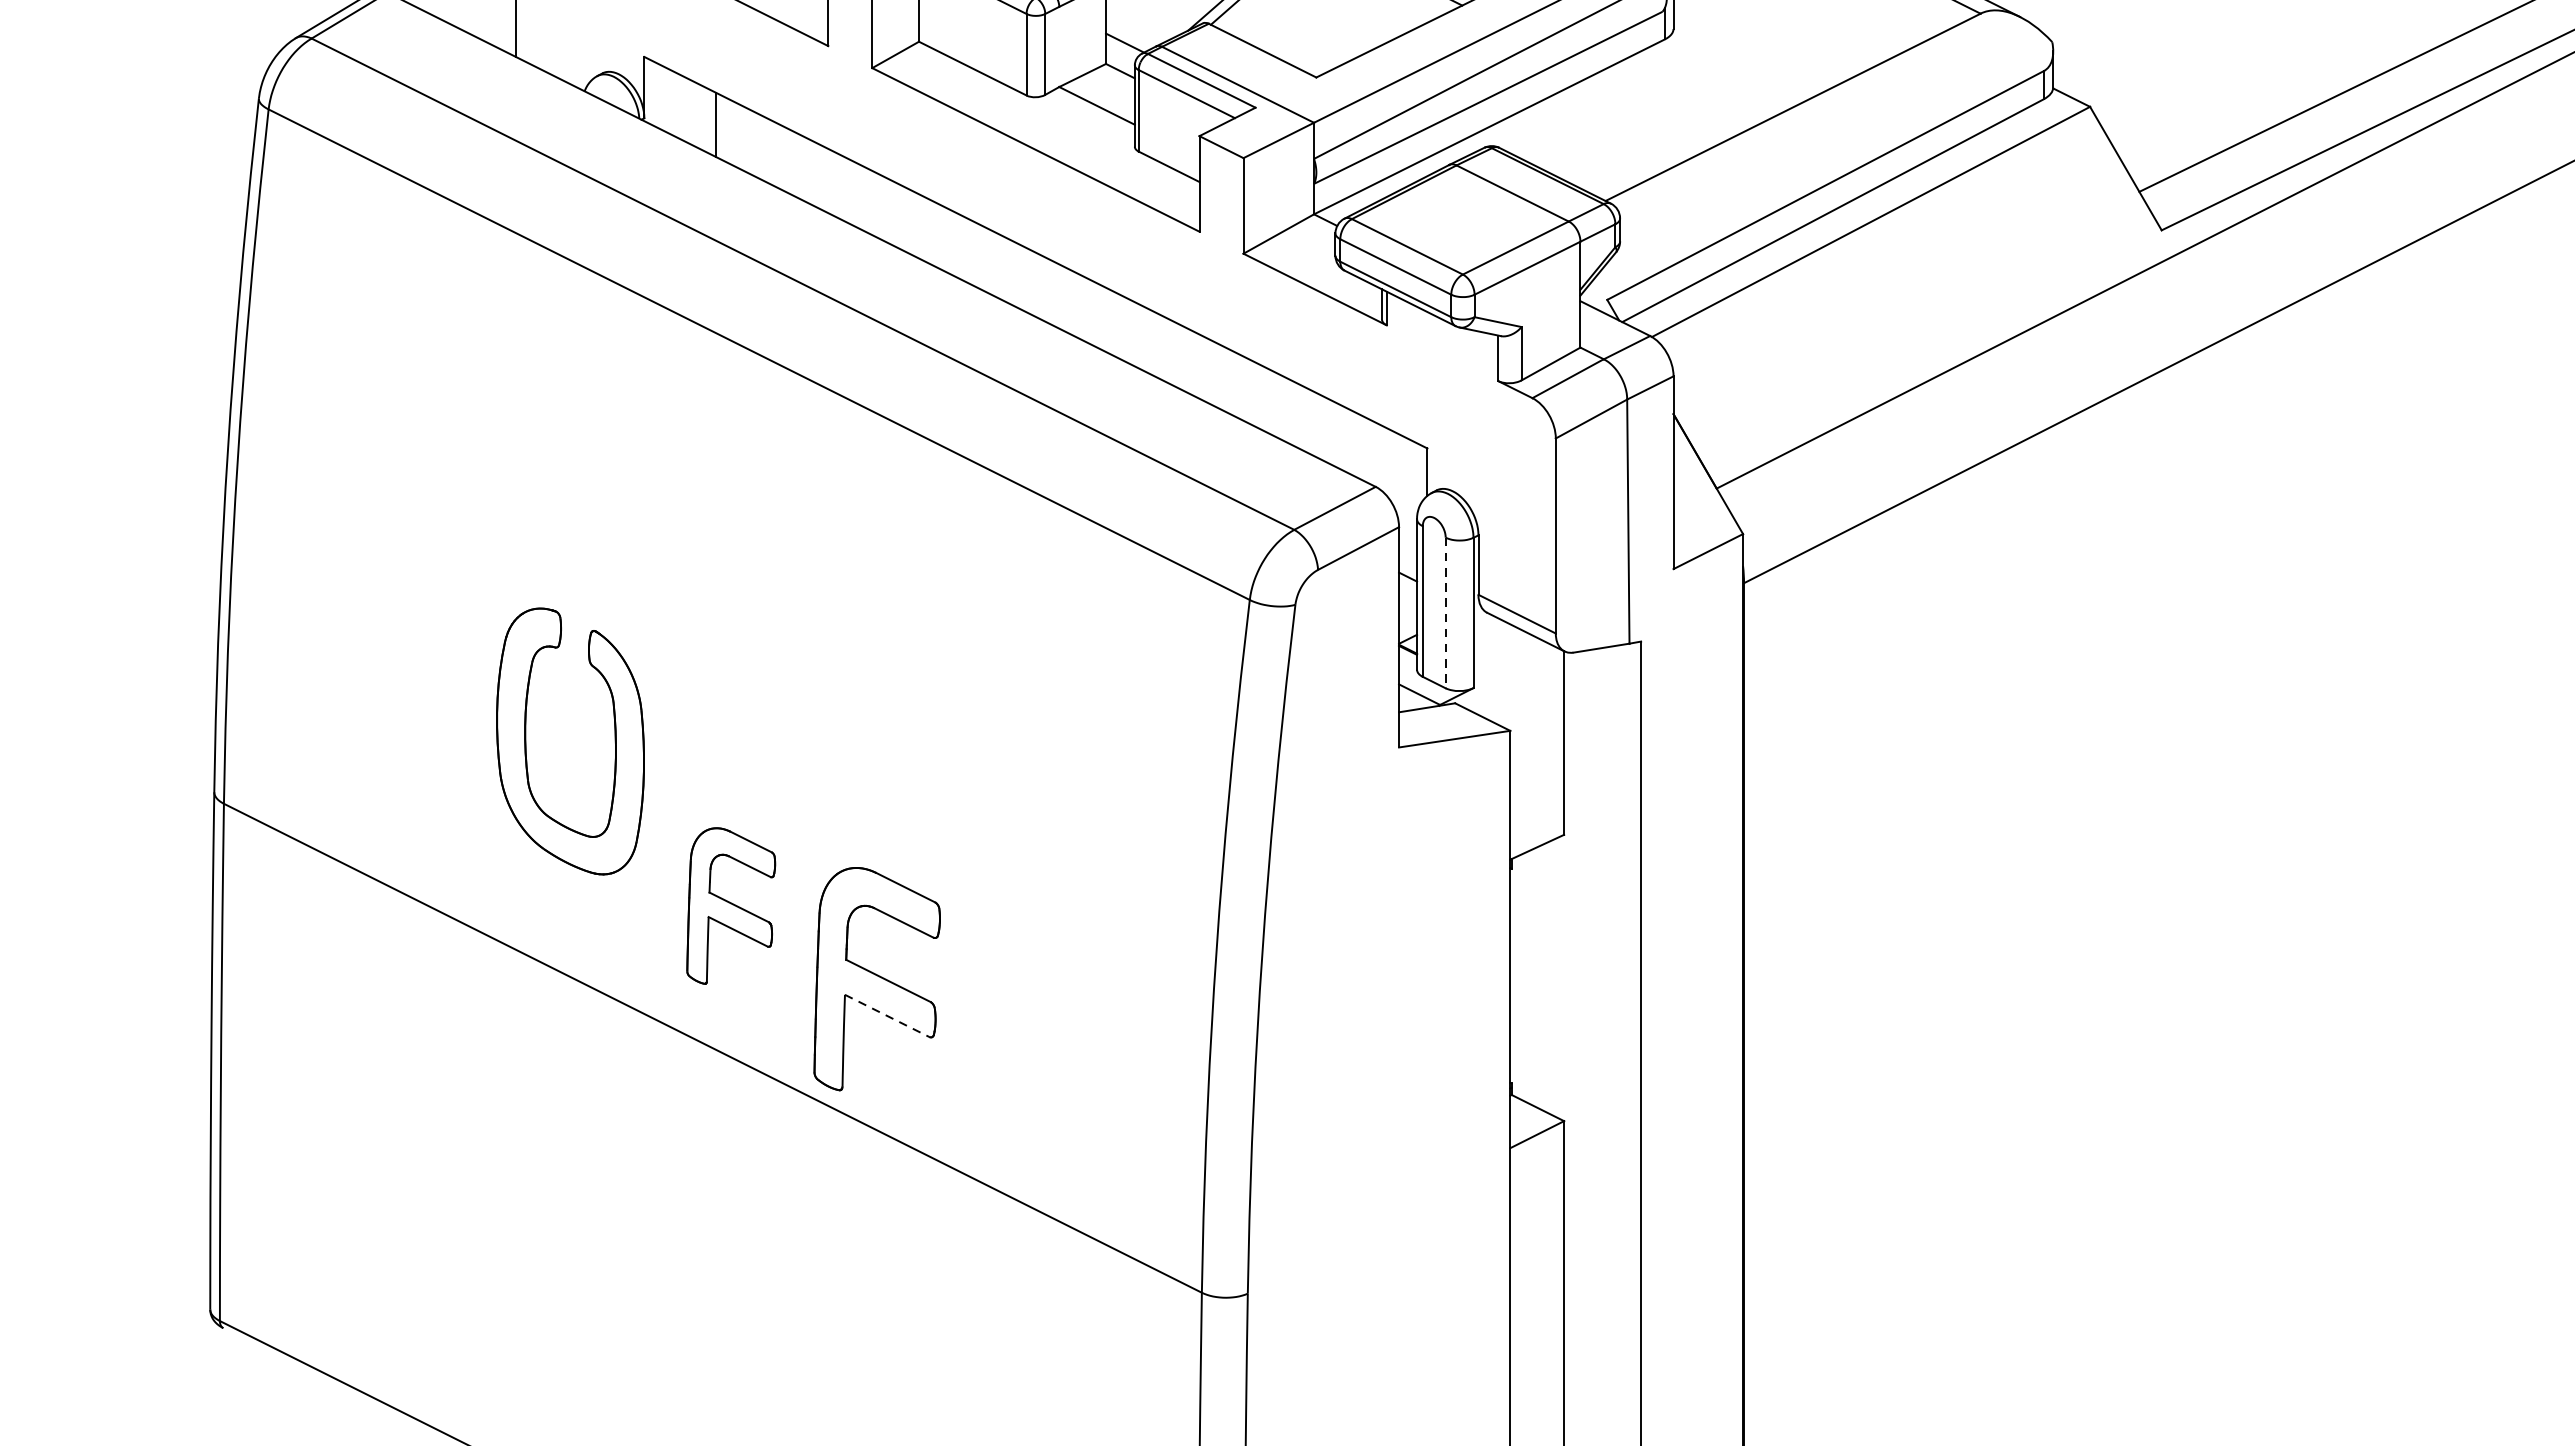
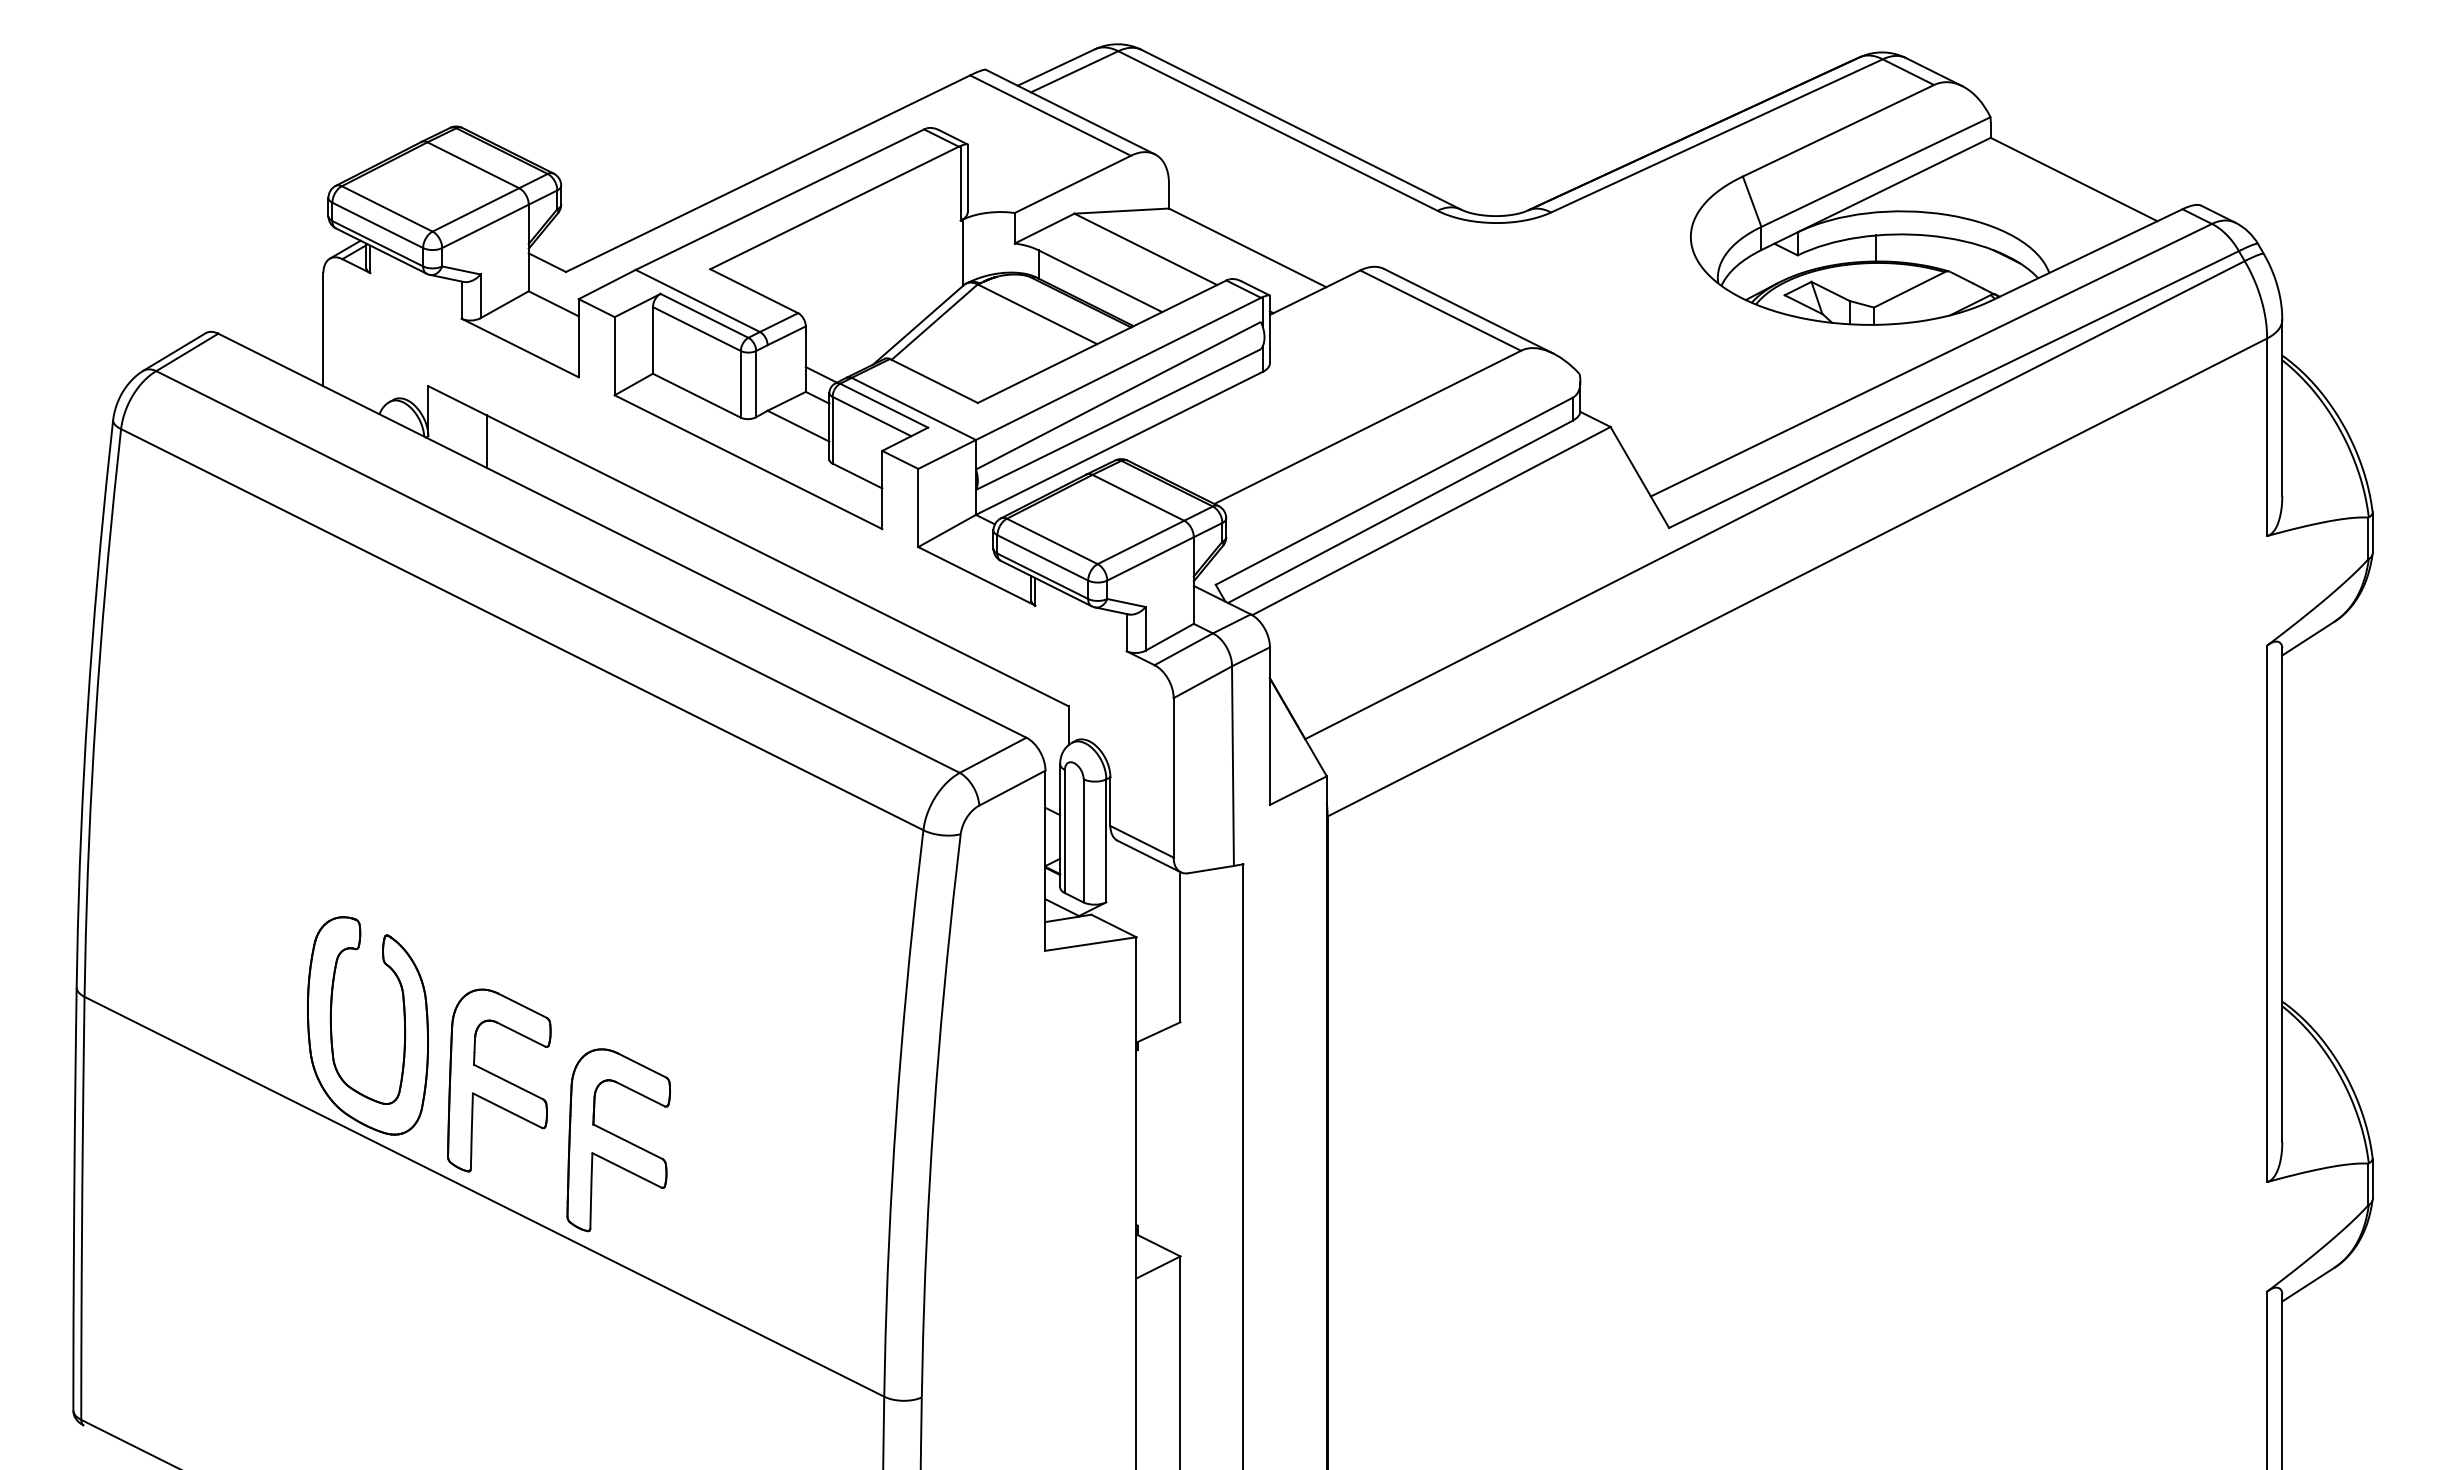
line: (1445, 612) -> (1083, 840), dashed -> solid
part: (527, 747) -> (332, 1030), moved
part: (731, 906) -> (499, 1080), size x1.43
line: (887, 1016) -> (627, 1170), dashed -> solid

